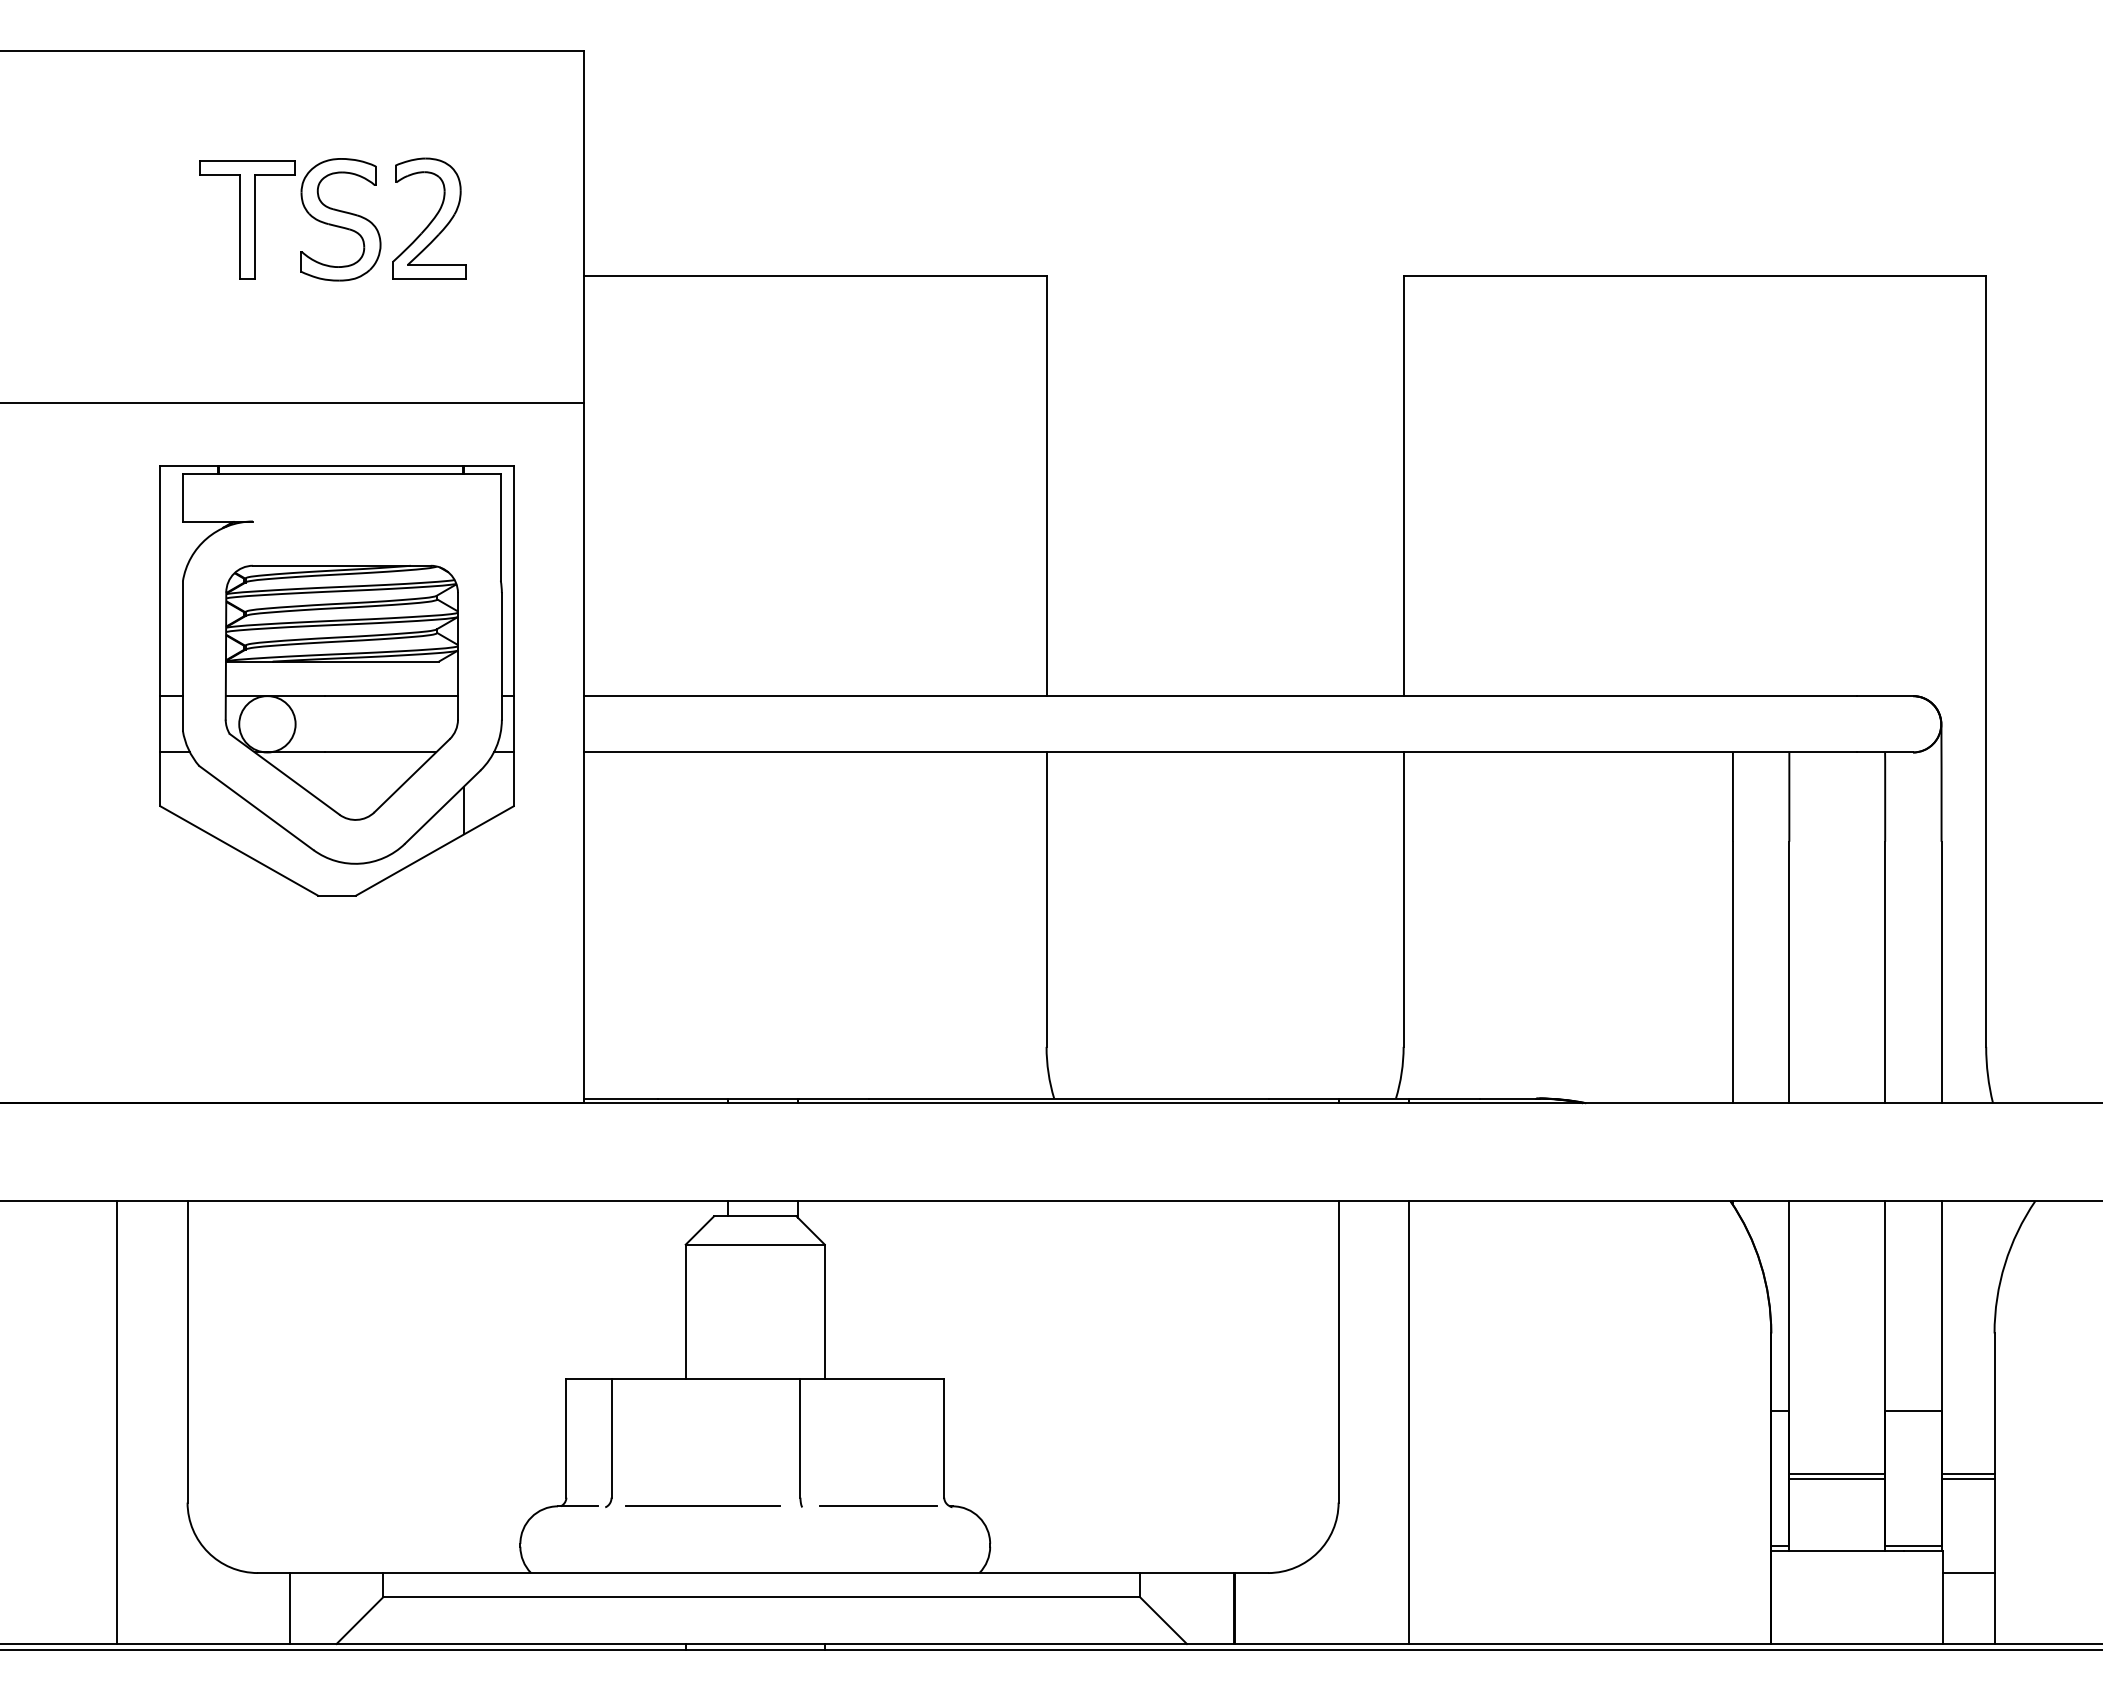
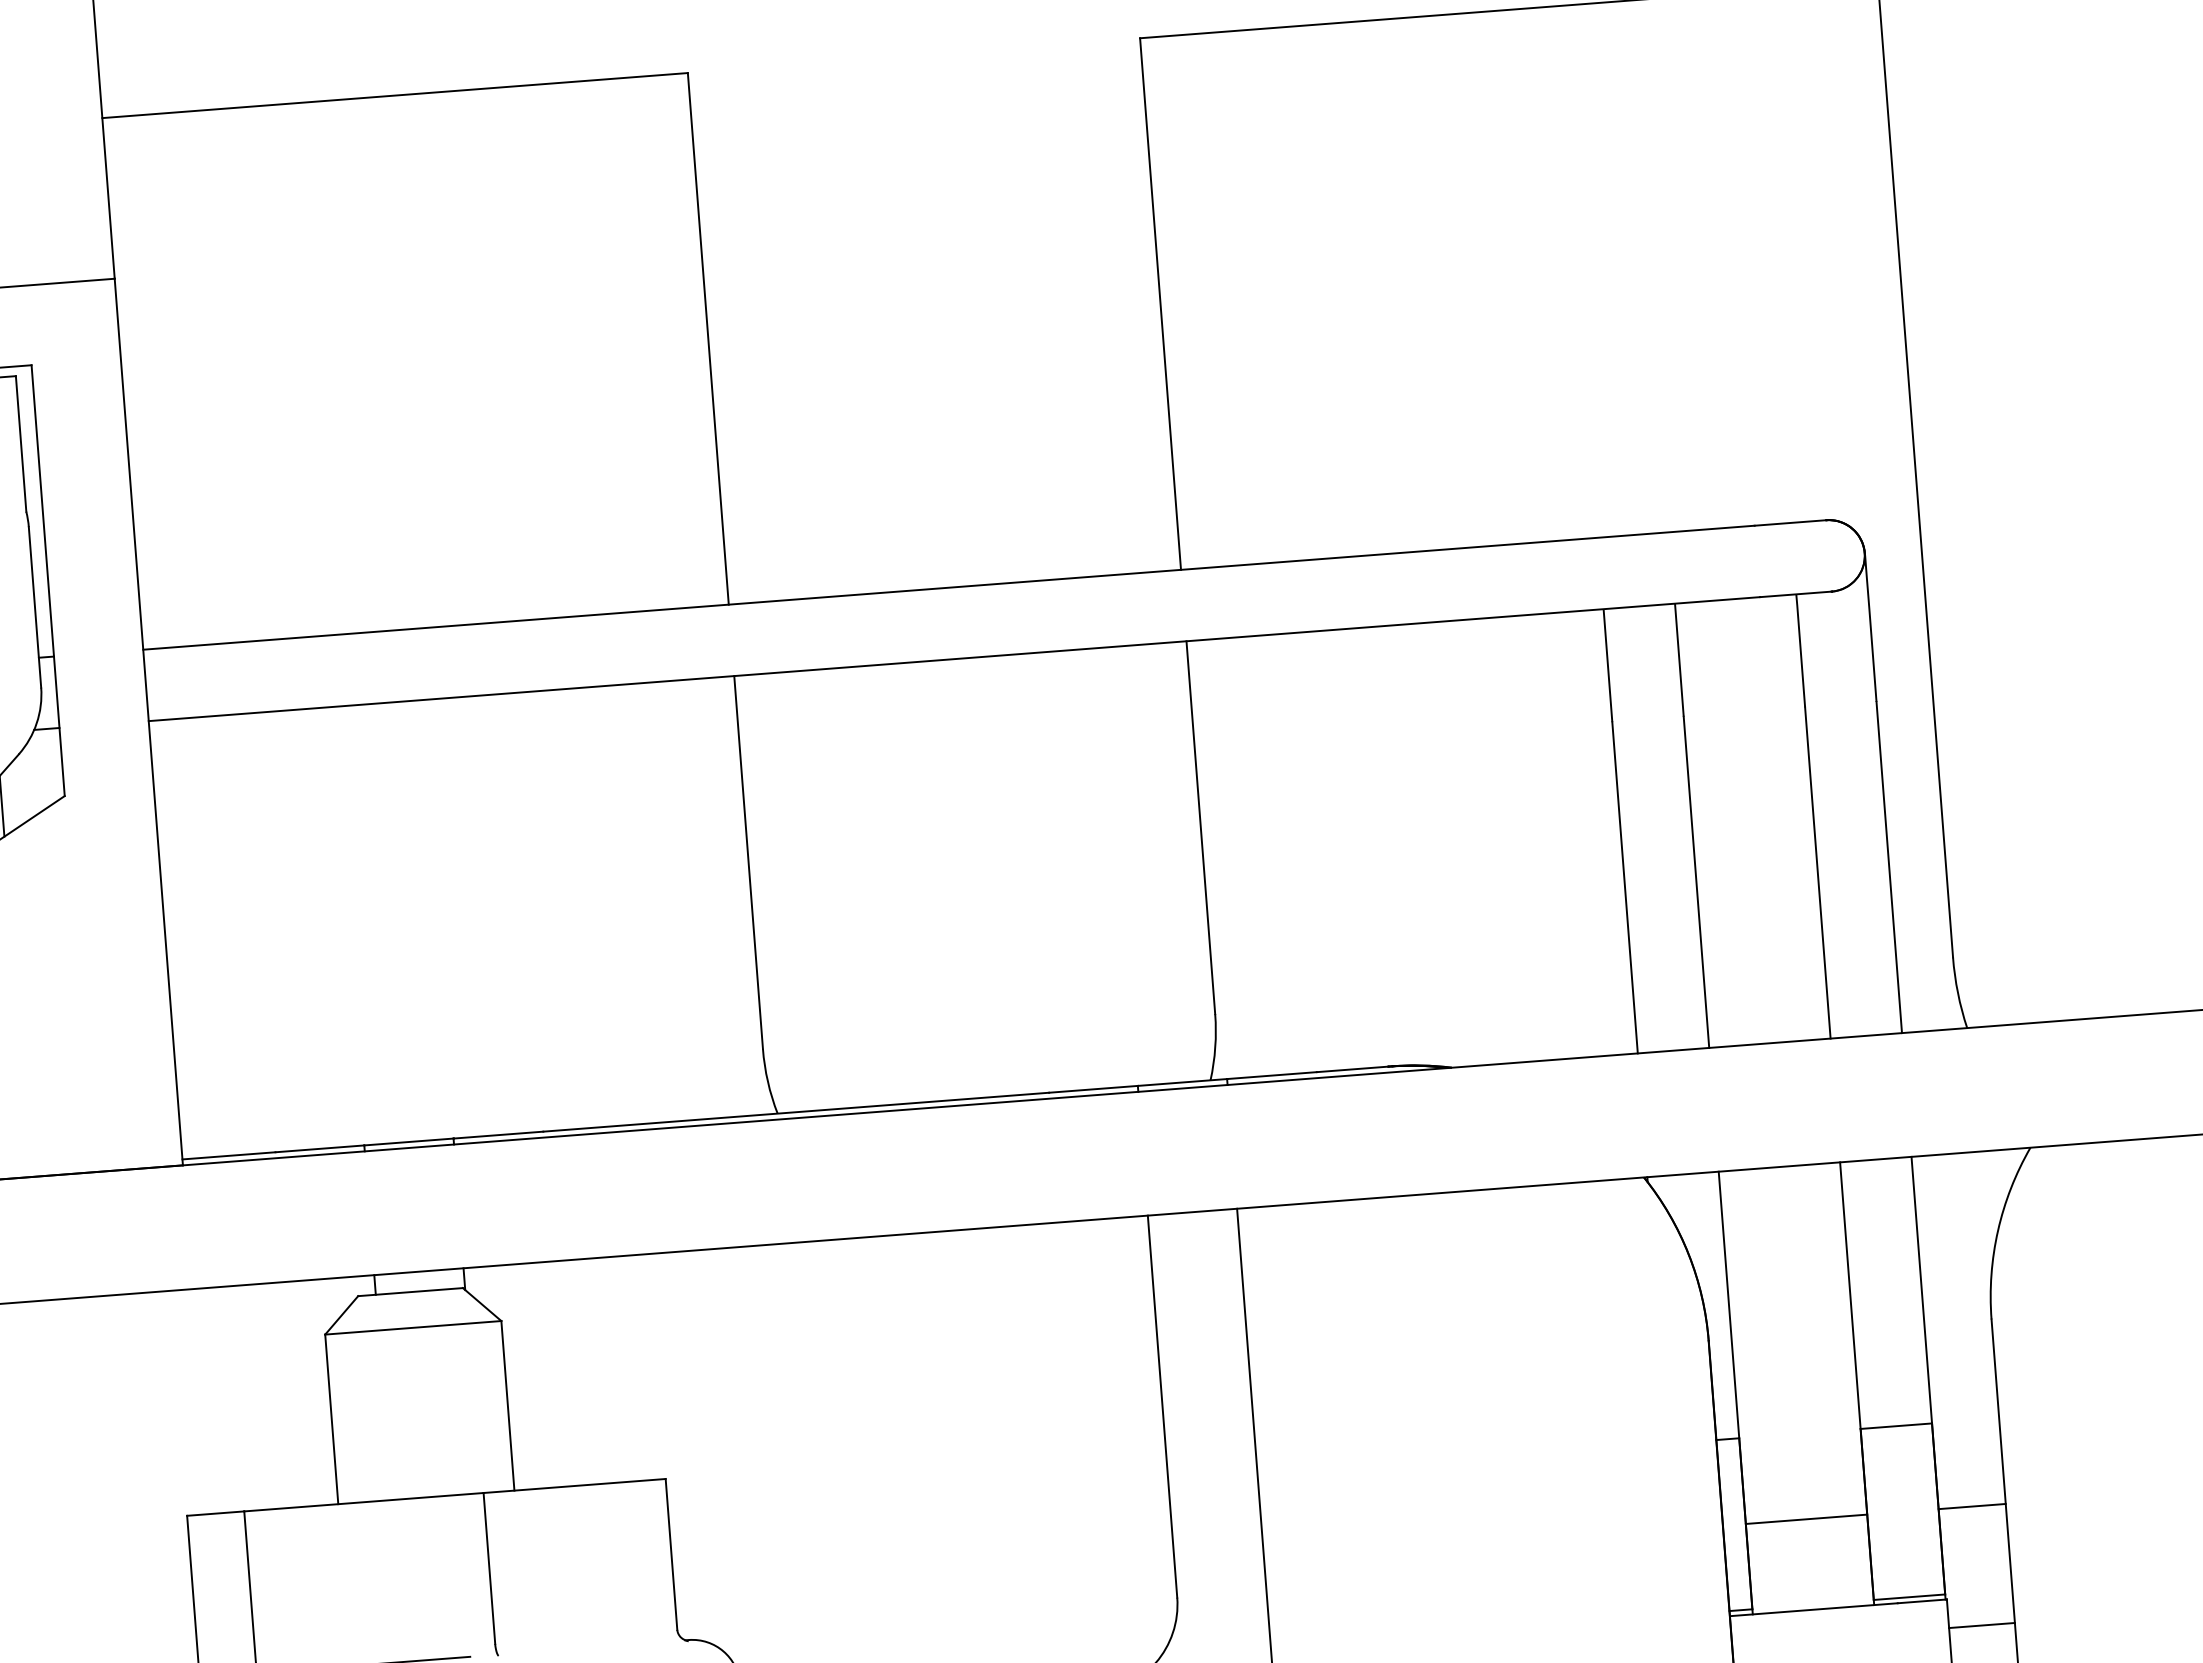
line: (1837, 1474) -> (1806, 1513), removed
line: (1967, 1474) -> (1971, 1500), removed
line: (878, 1506) -> (594, 1647), removed

